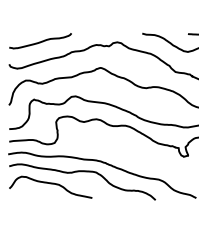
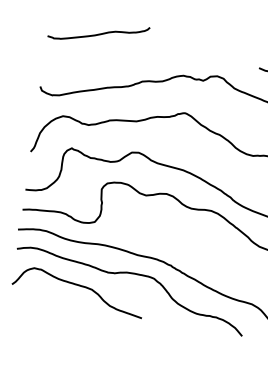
curve: (40, 41) -> (98, 33), moved

